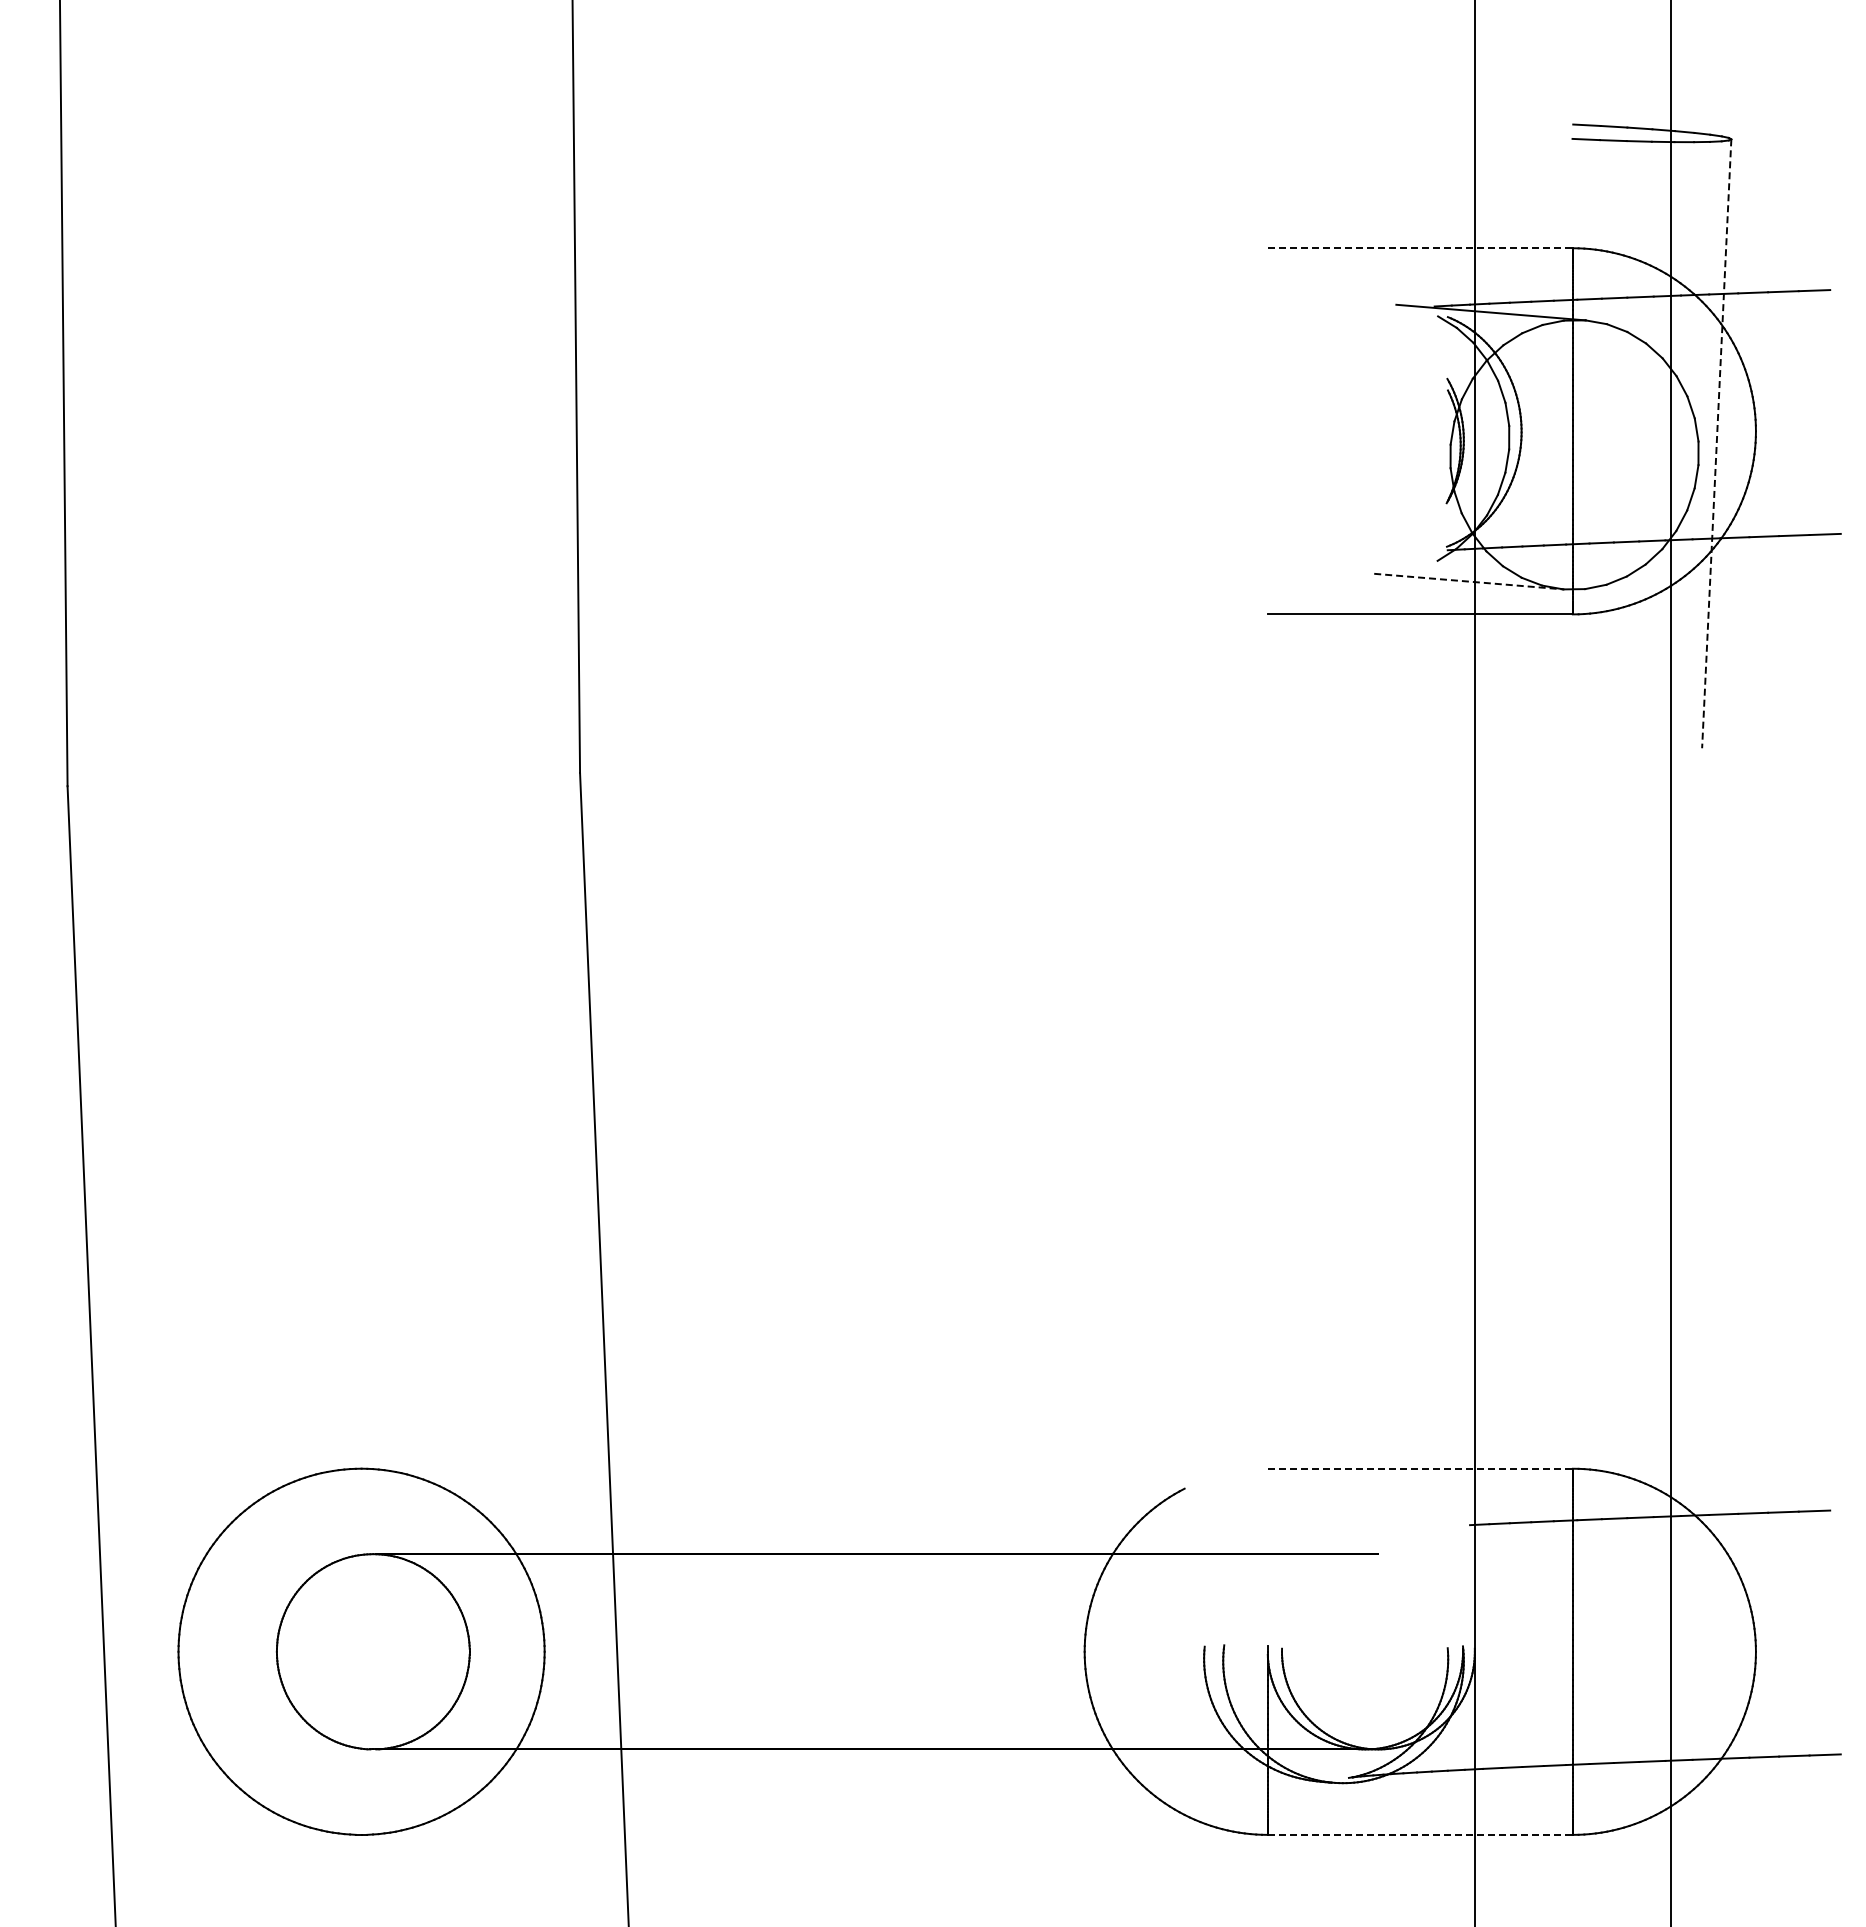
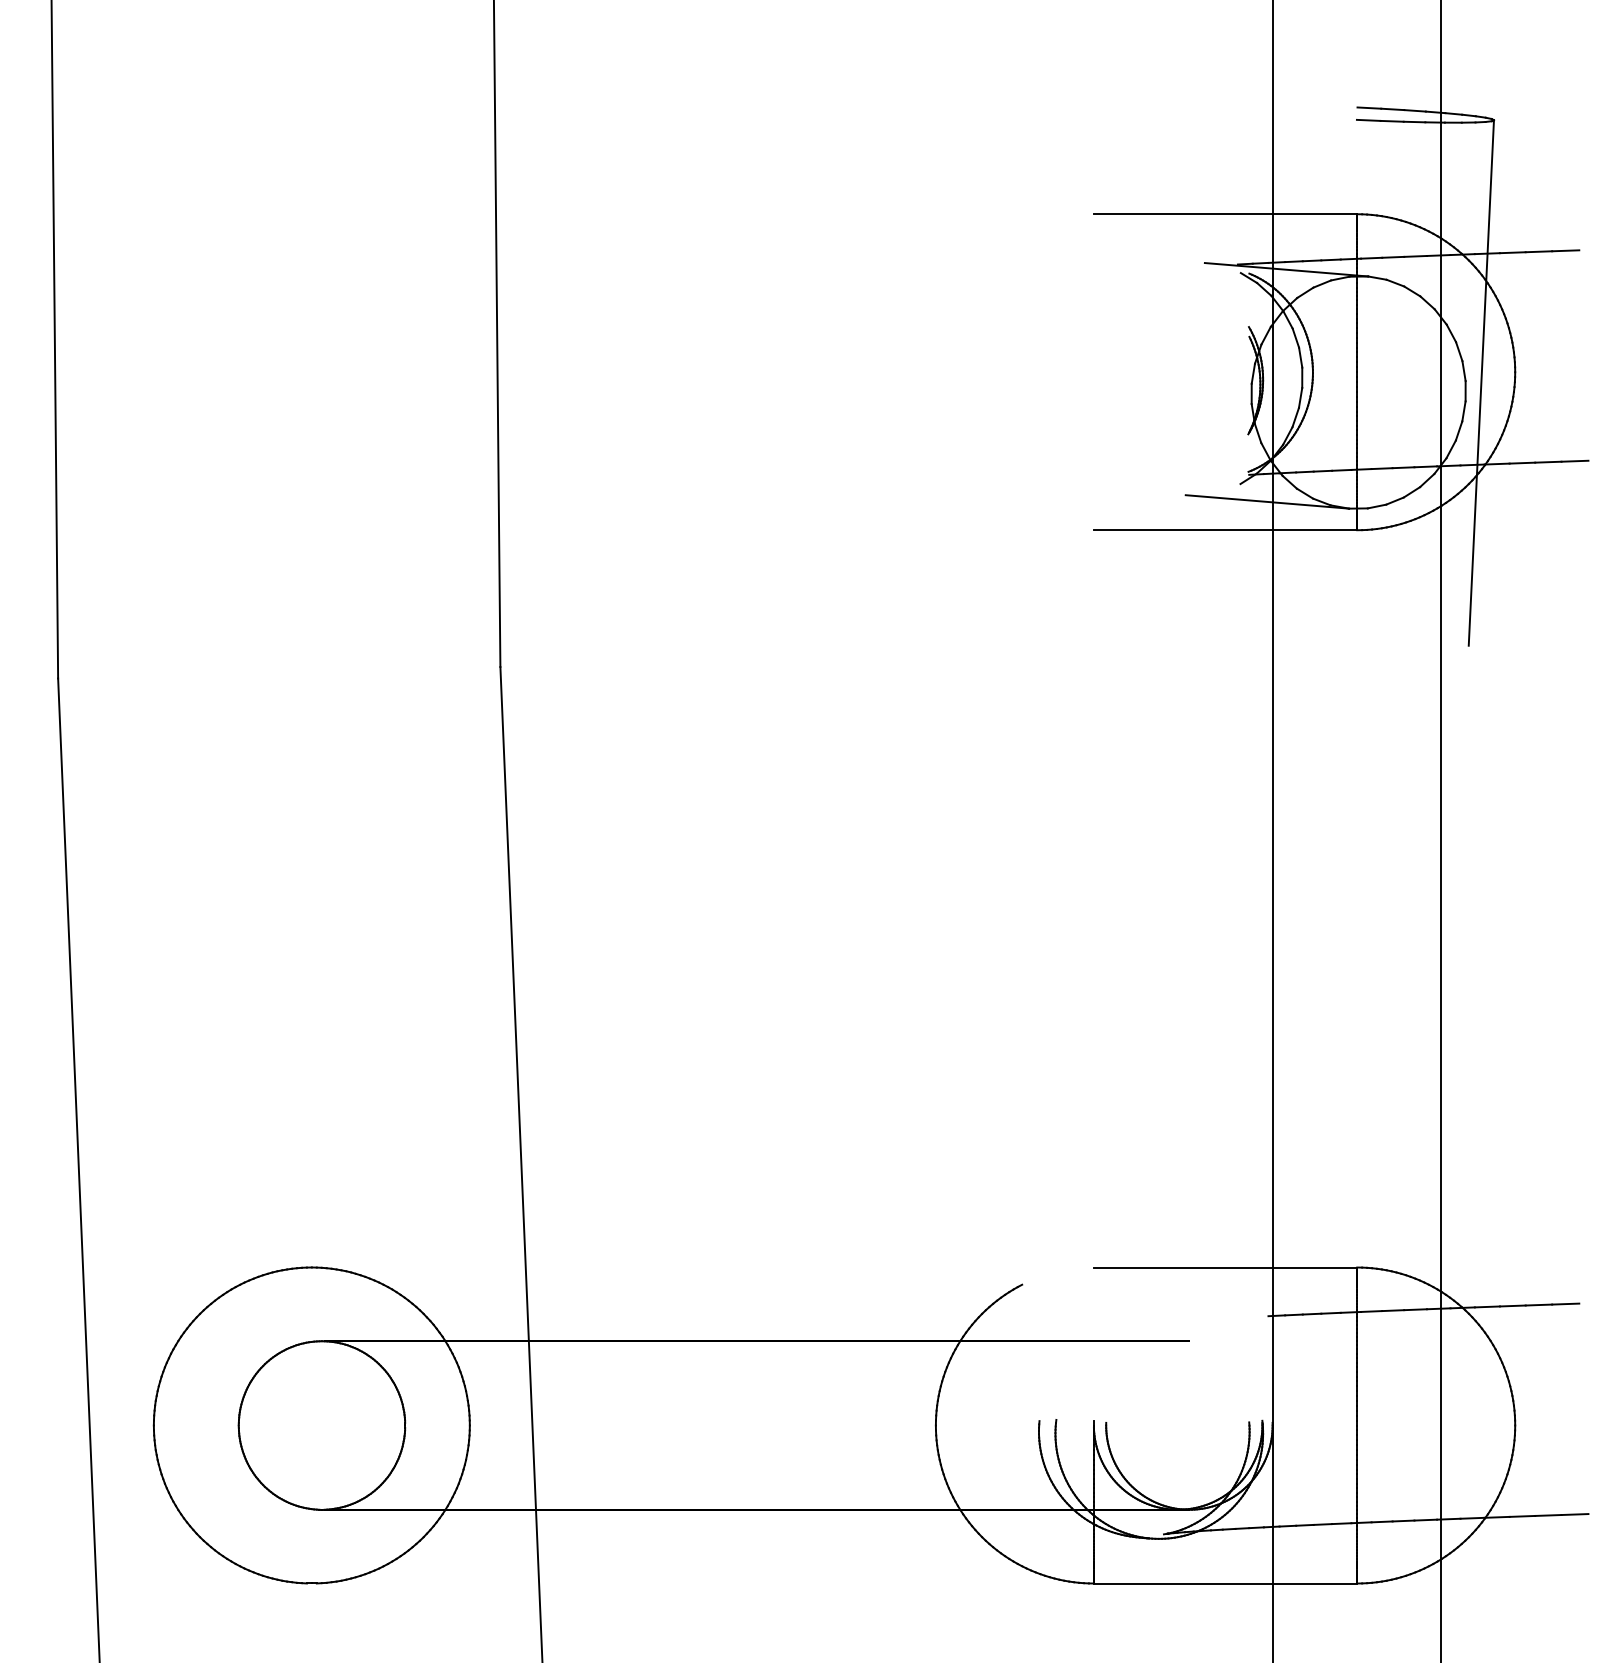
line: (1420, 248) -> (1225, 214), dashed -> solid
line: (1716, 443) -> (1481, 382), dashed -> solid
line: (1468, 581) -> (1267, 501), dashed -> solid
line: (1420, 1468) -> (1225, 1267), dashed -> solid
line: (1420, 1834) -> (1225, 1583), dashed -> solid

